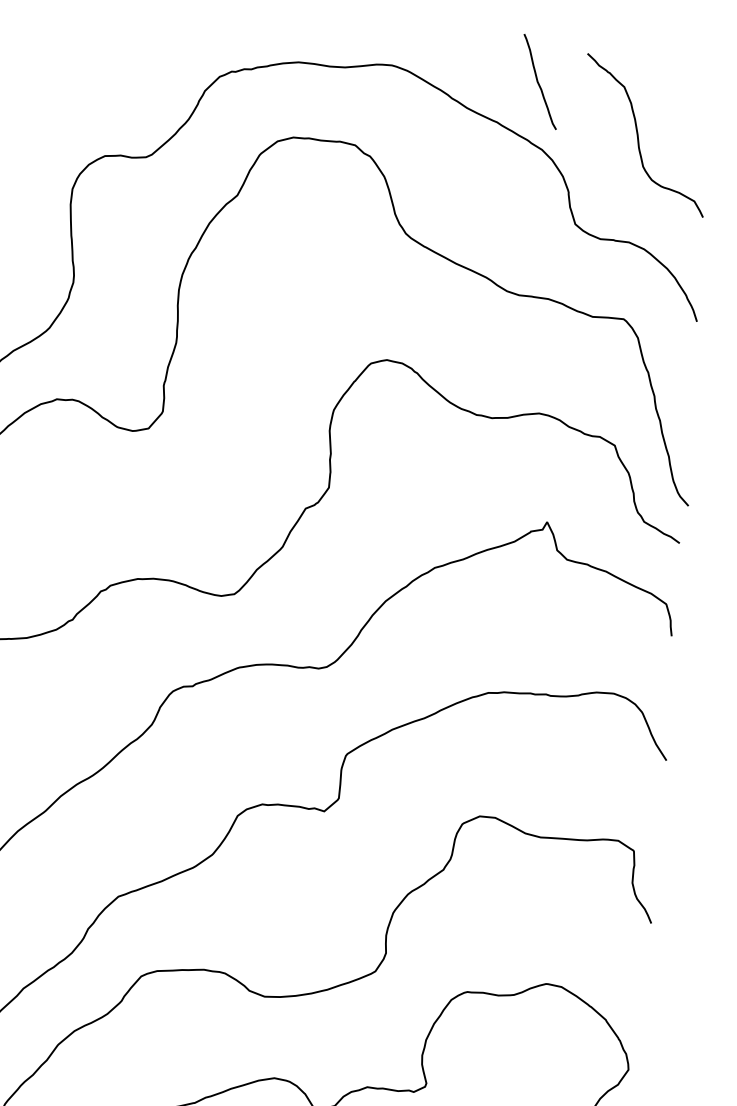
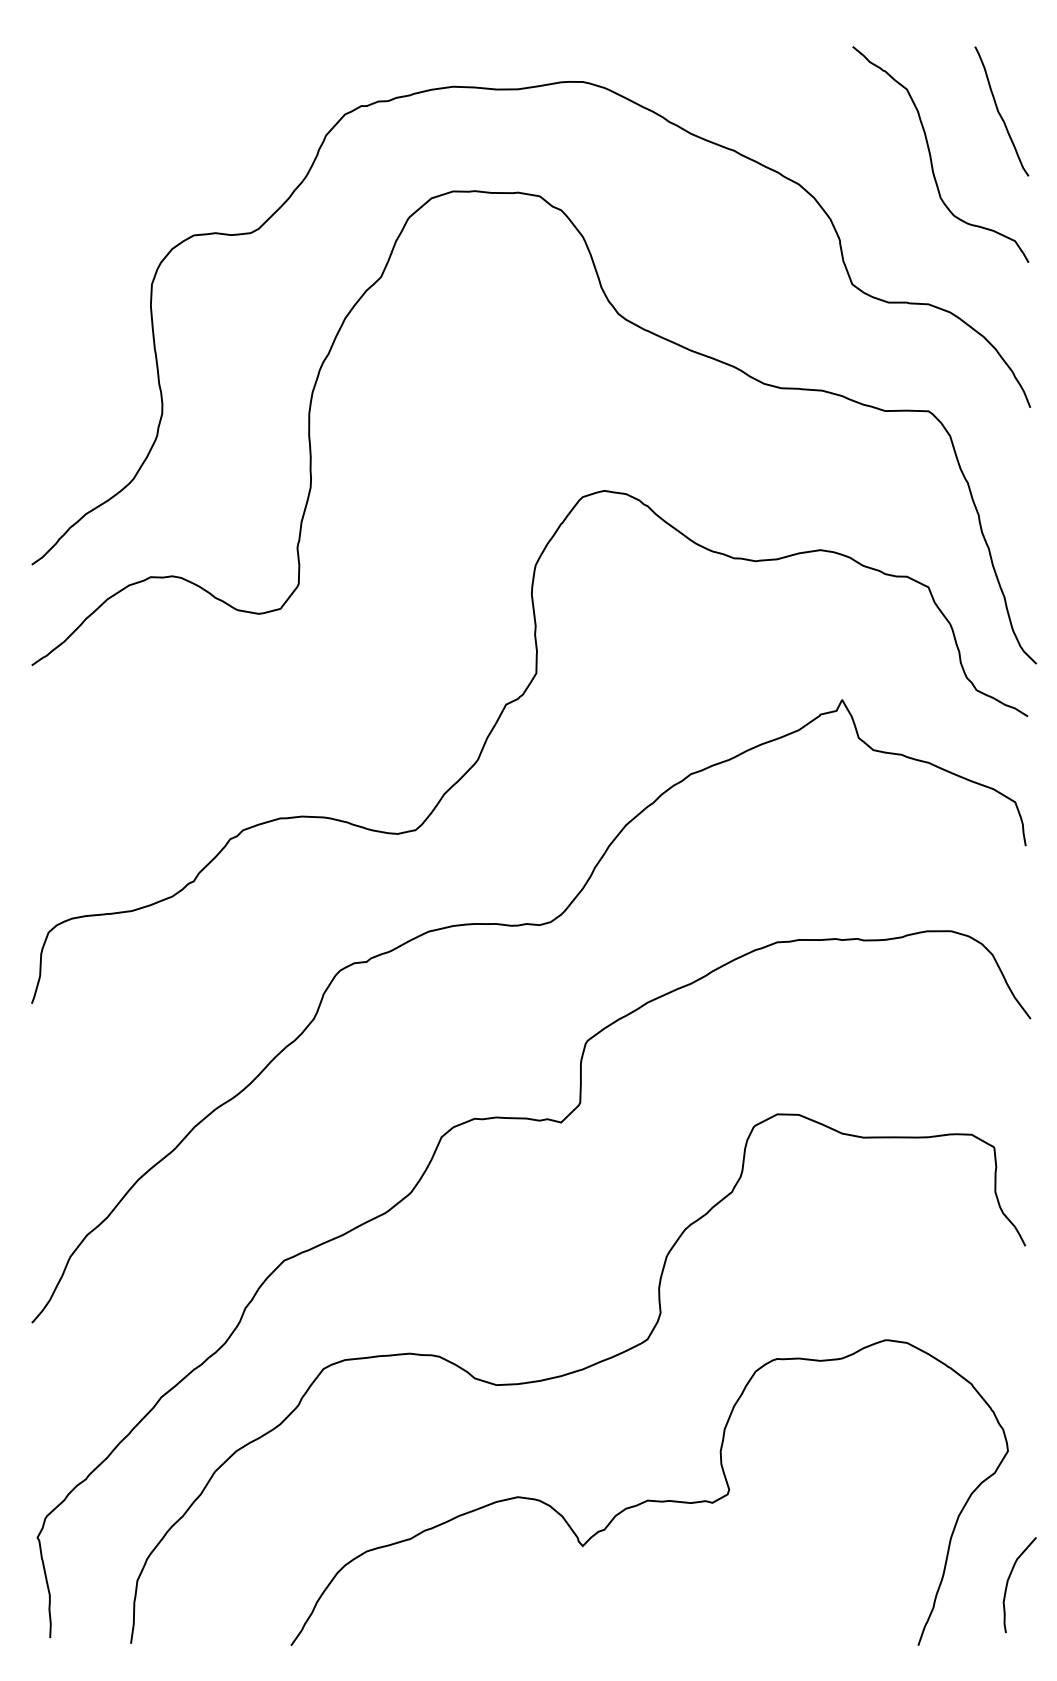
curve: (538, 81) -> (999, 111), moved

